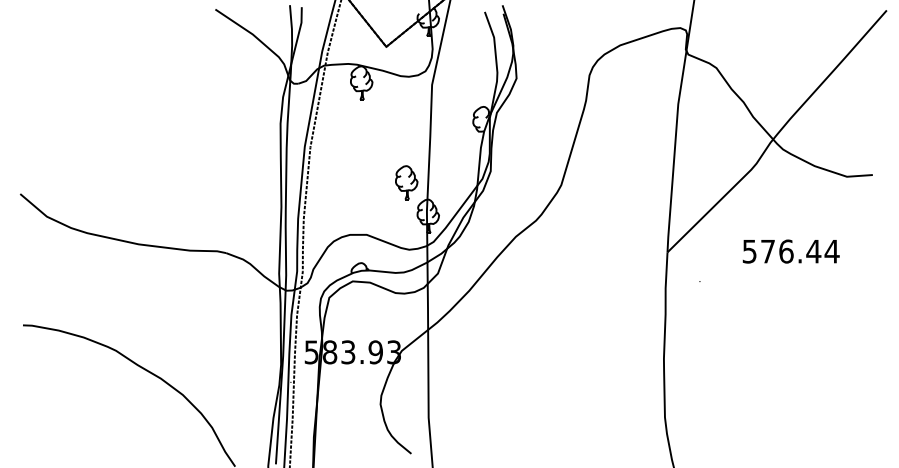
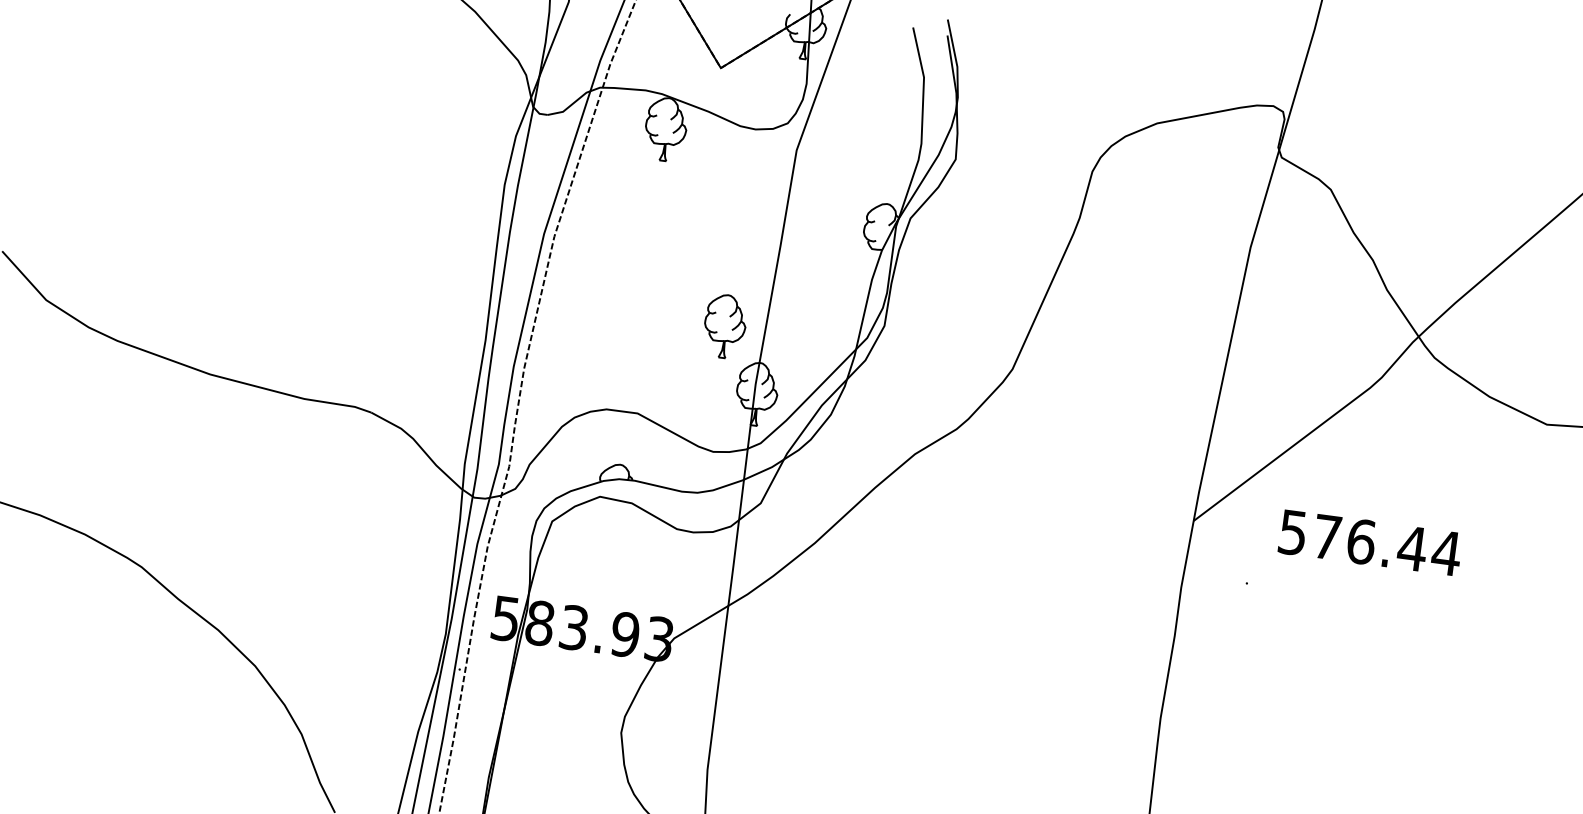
text: (790, 251) -> (1369, 542), moved

